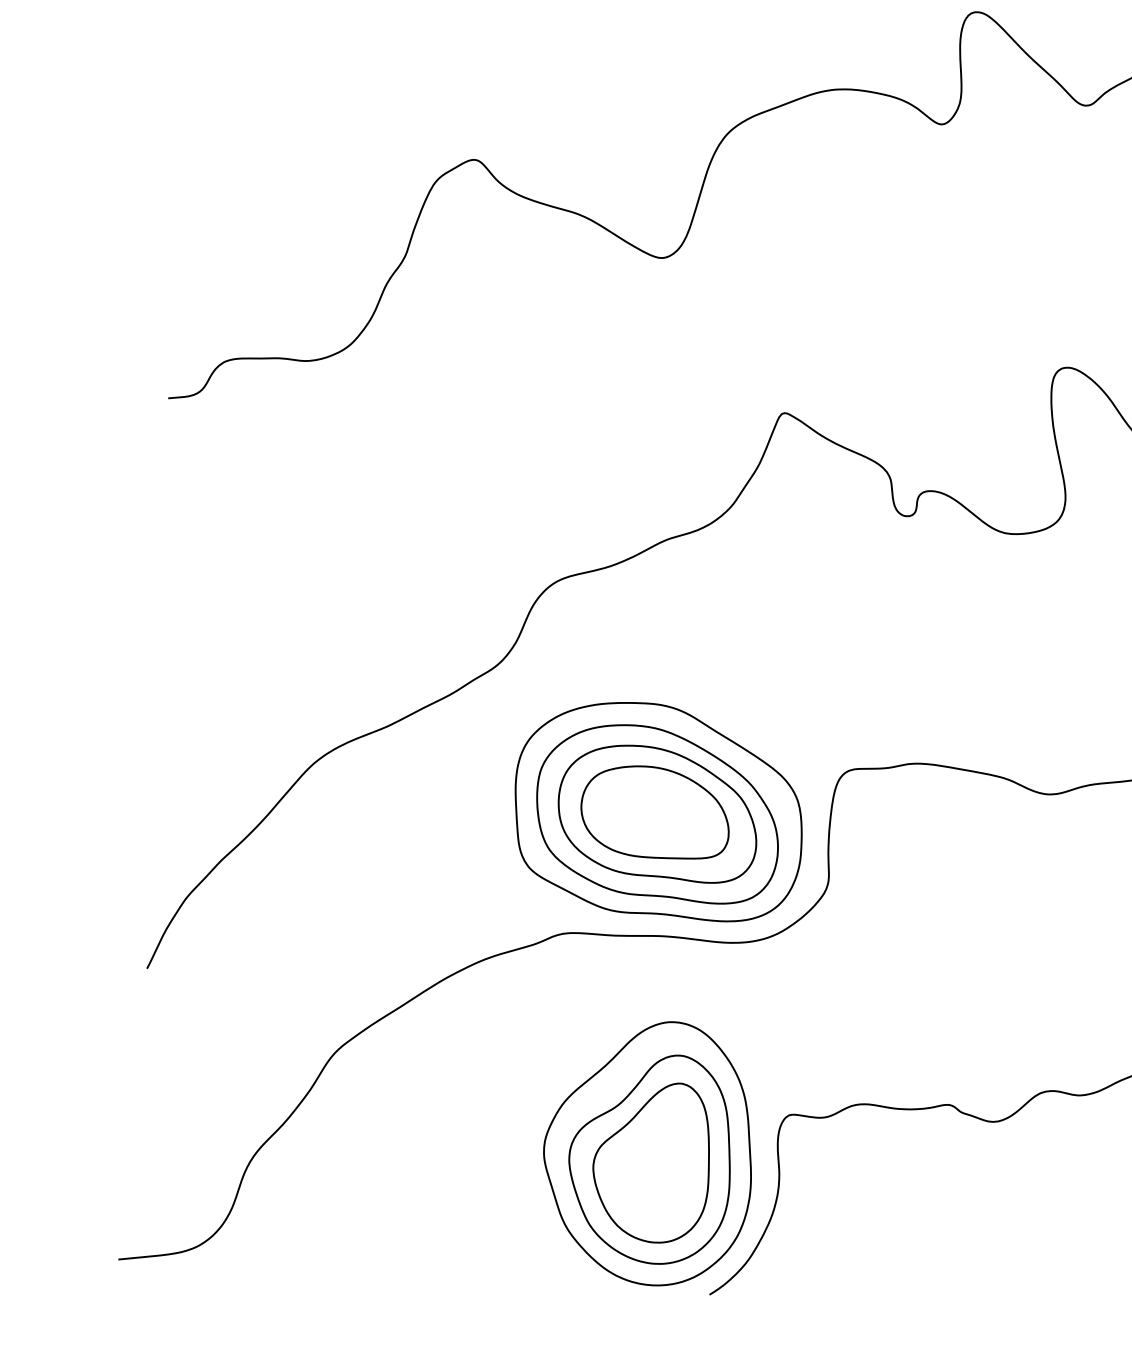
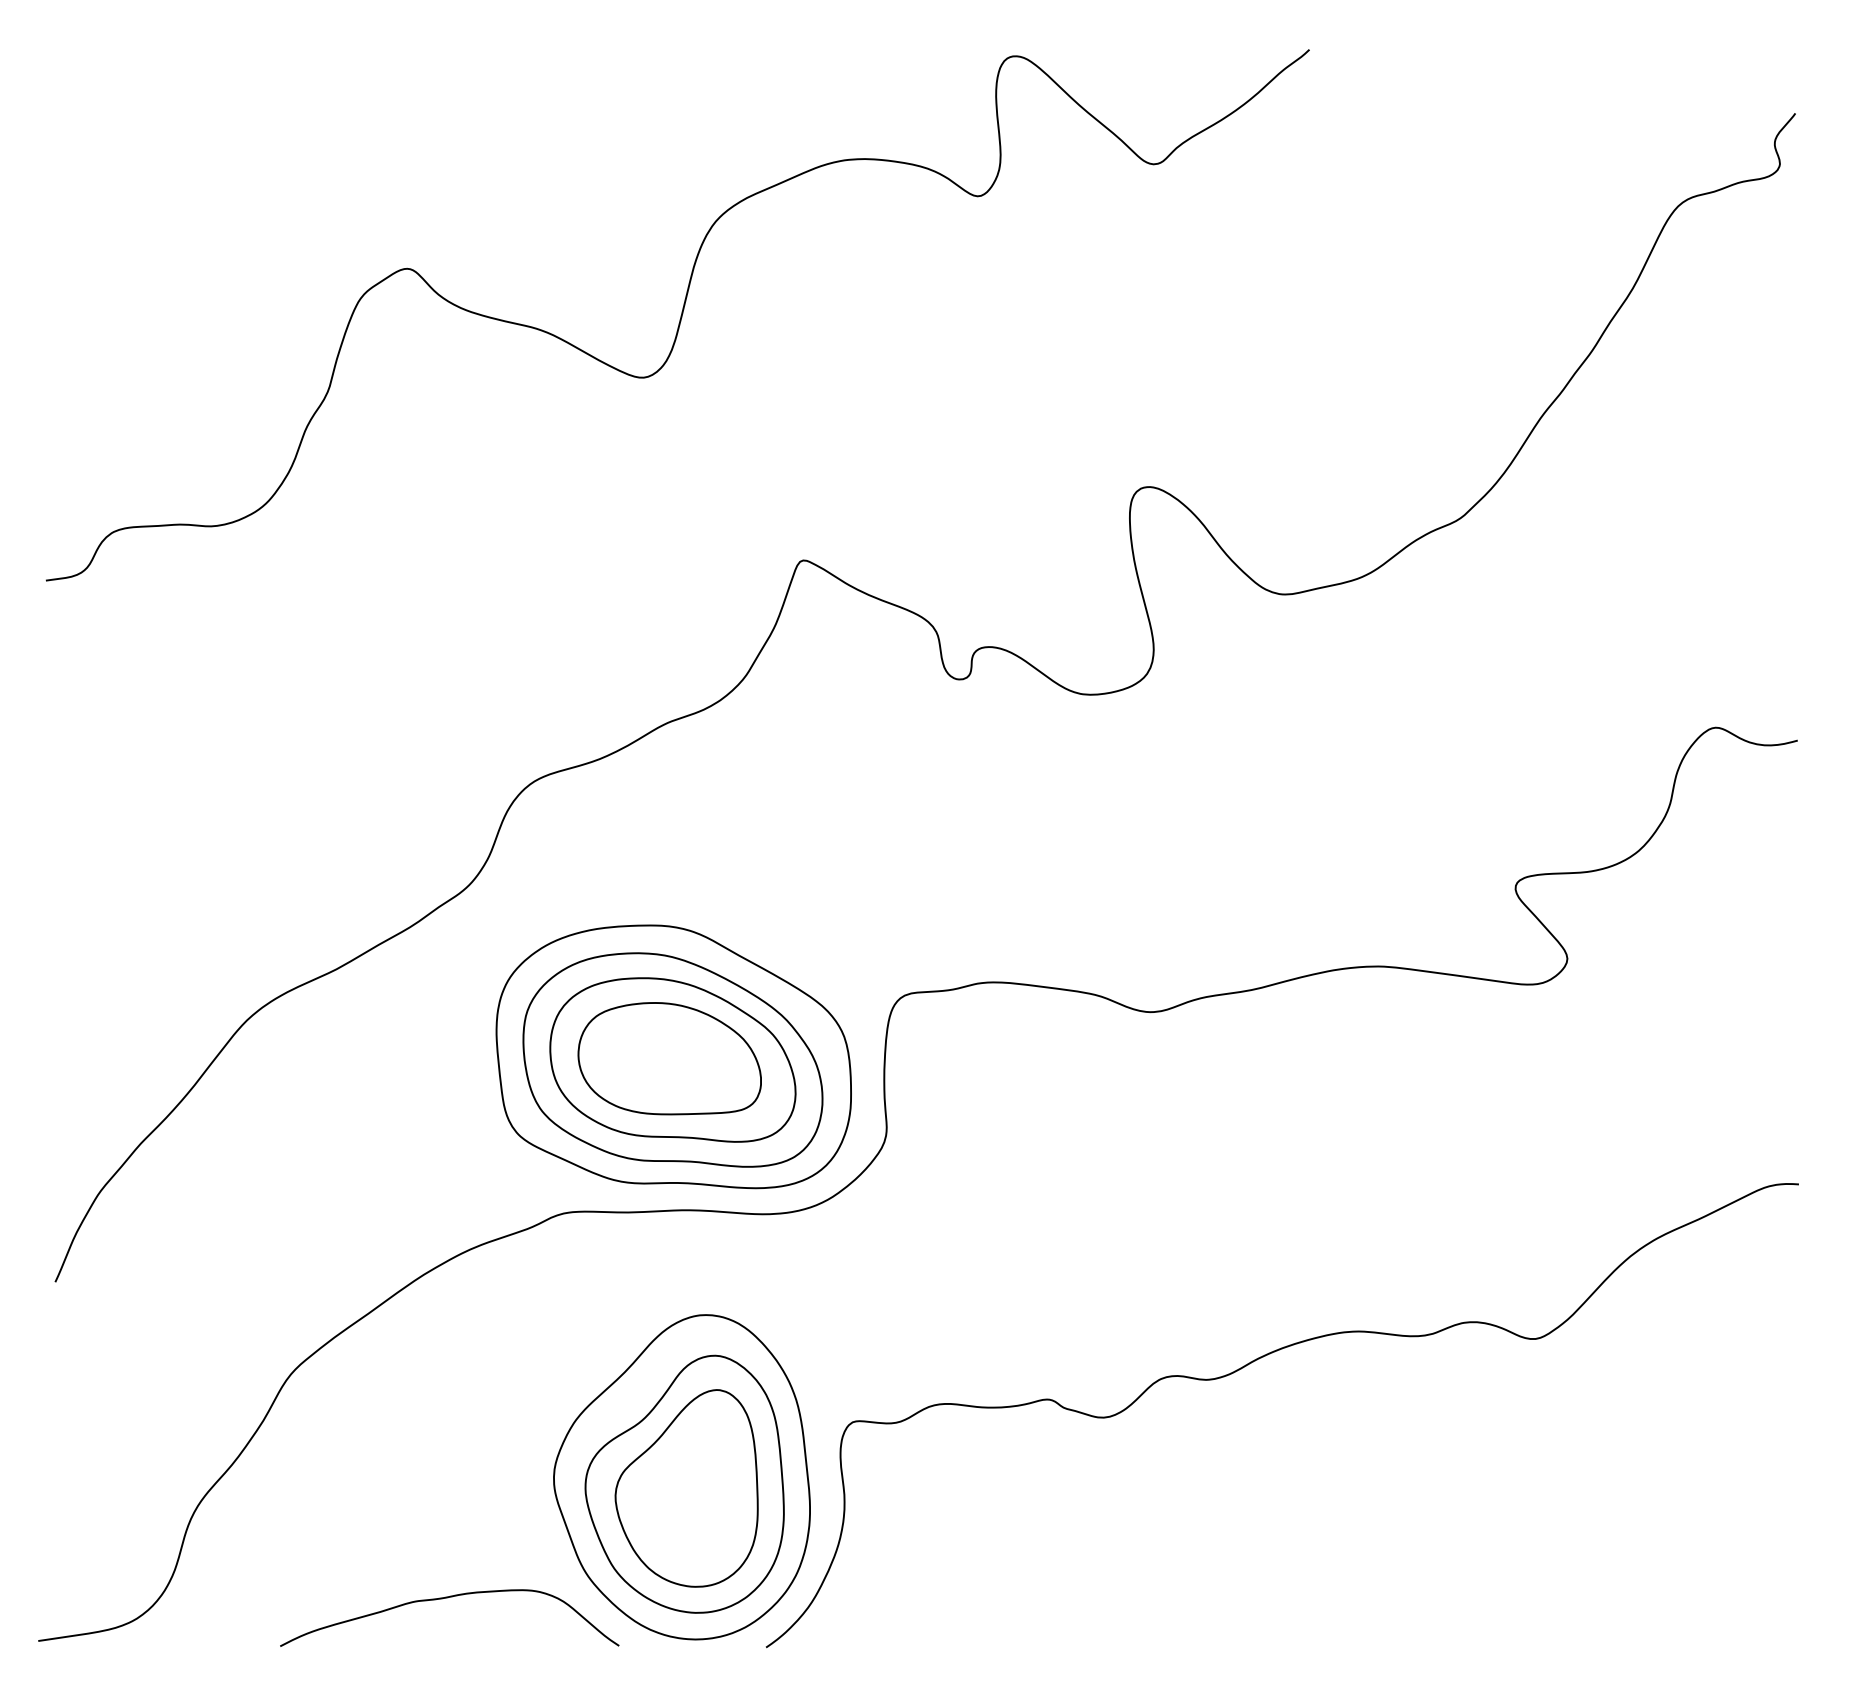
curve: (452, 1241) -> (447, 1598), added

